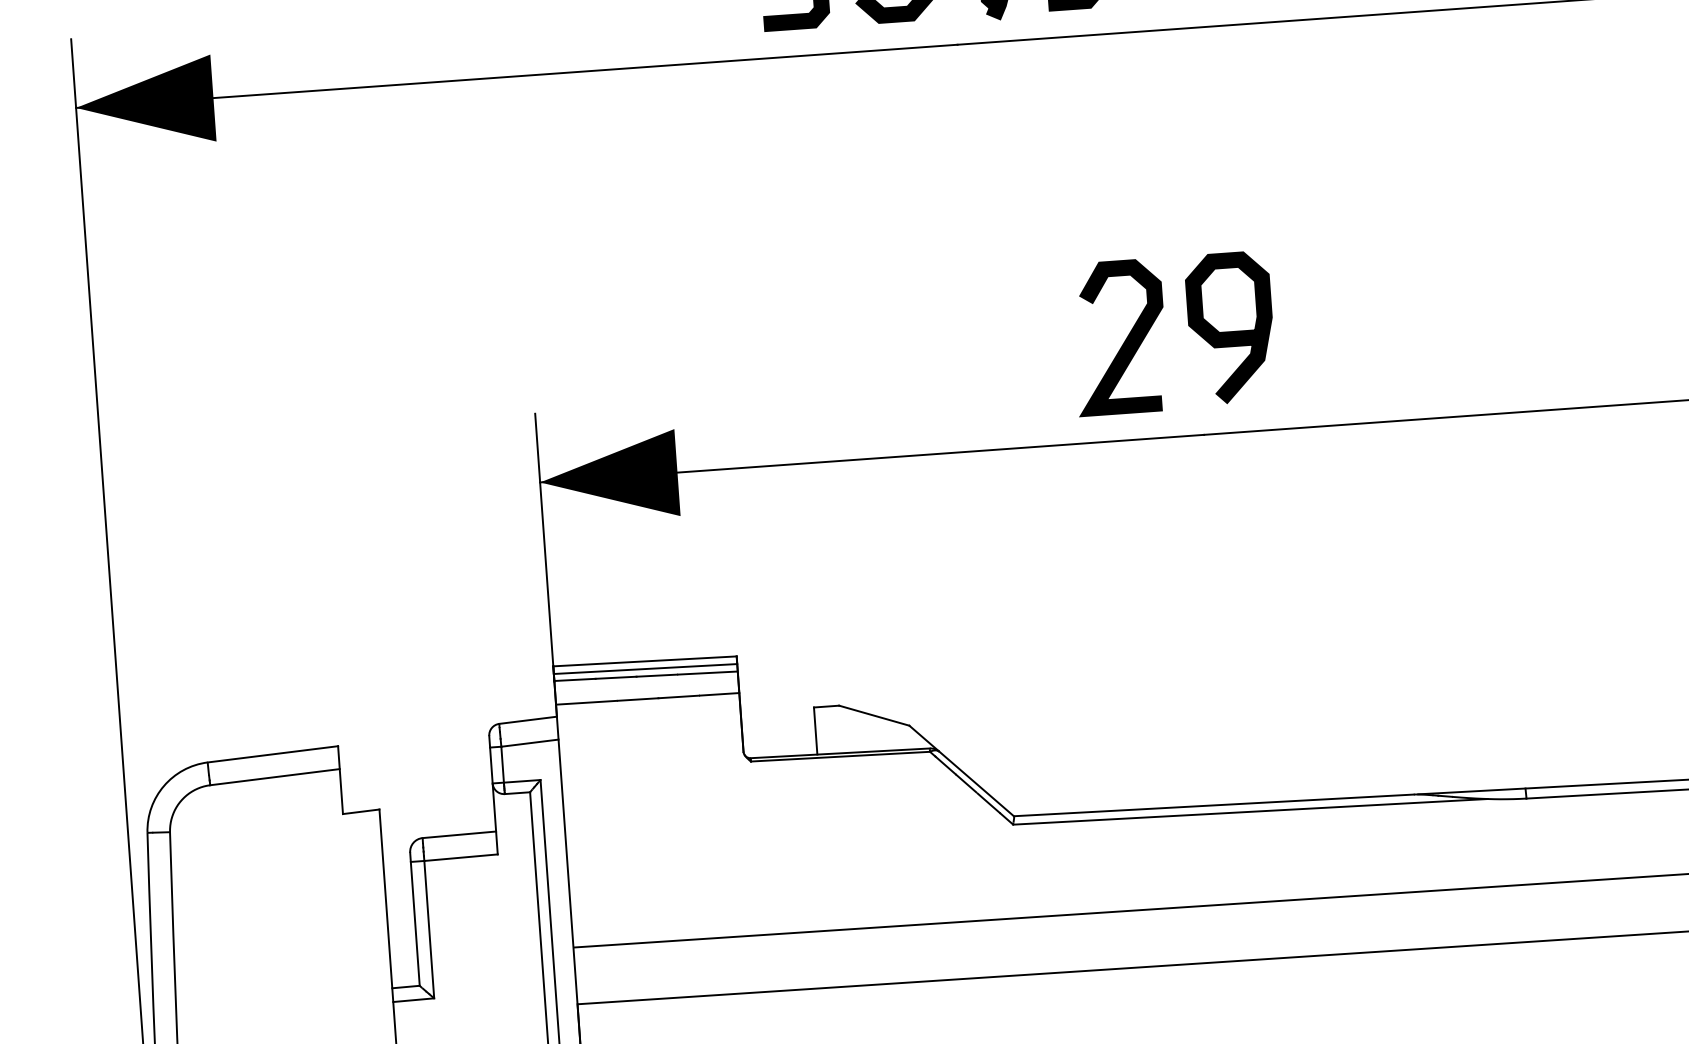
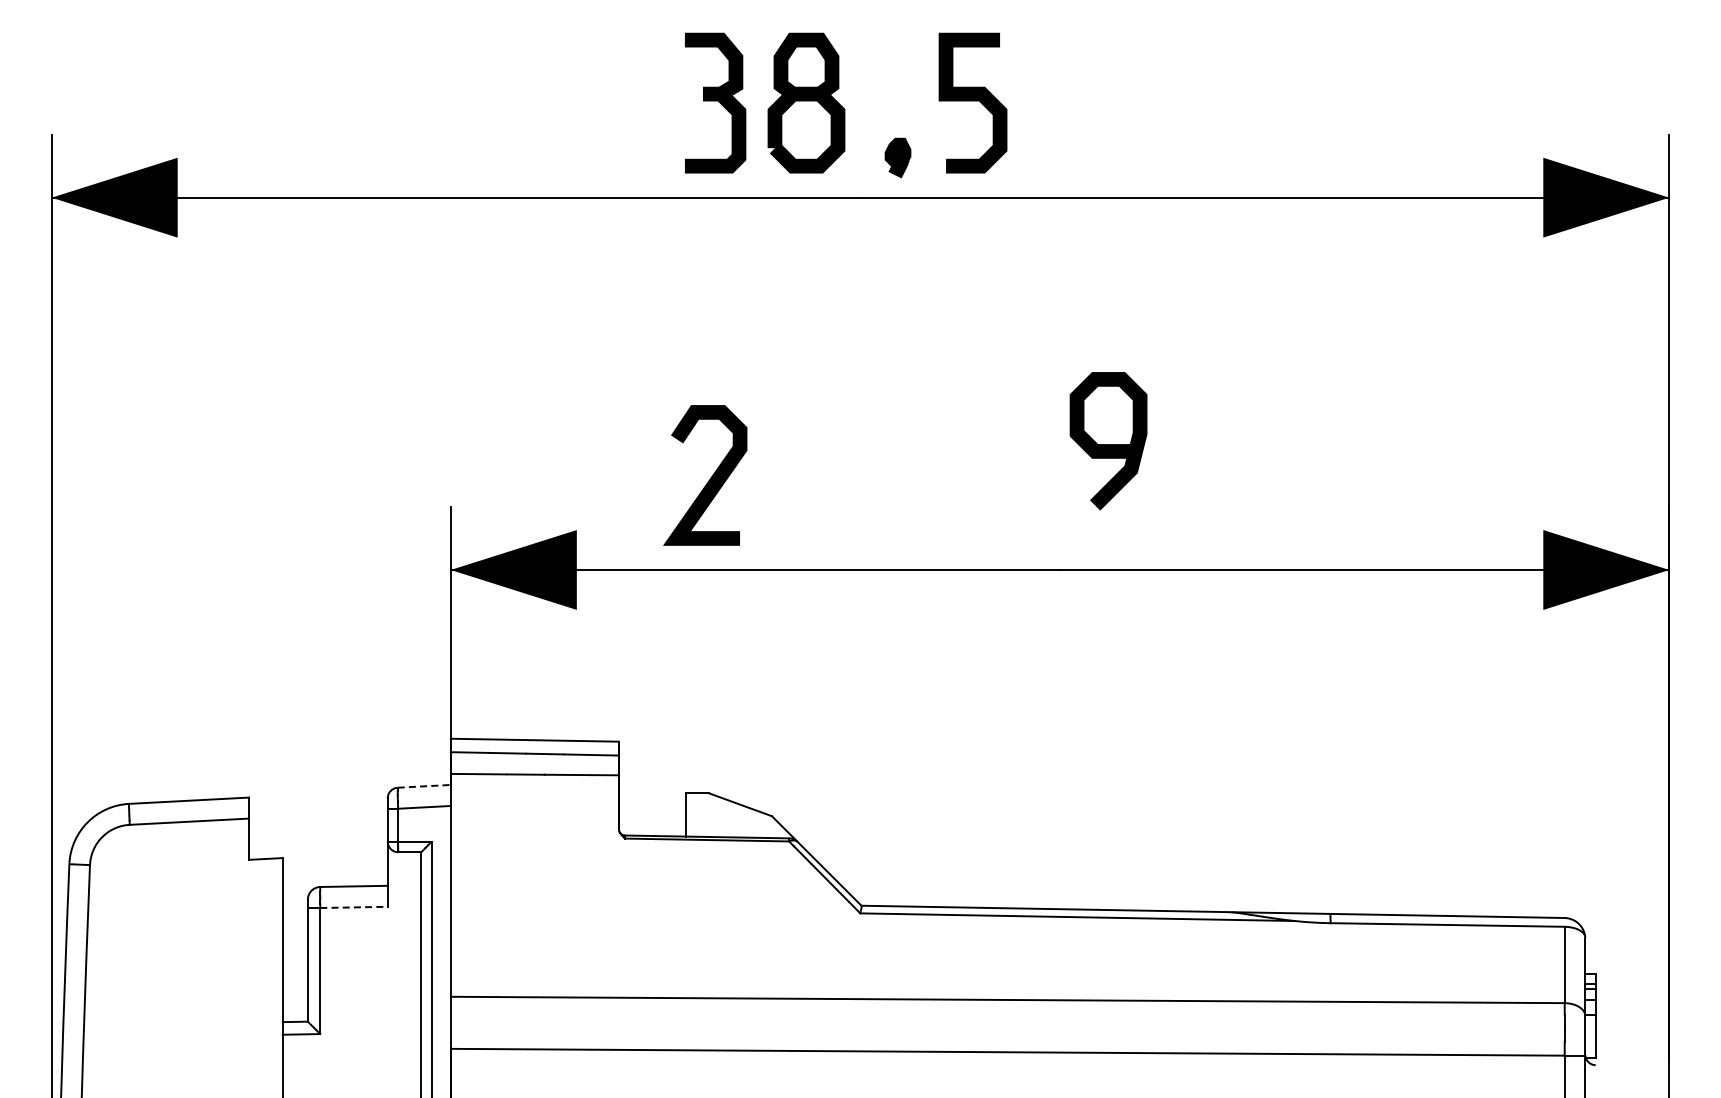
curve: (1231, 331) -> (1108, 444), moved
curve: (1125, 339) -> (710, 477), moved
line: (645, 668) -> (534, 746), removed
line: (528, 720) -> (424, 786), solid -> dashed
line: (461, 857) -> (354, 907), solid -> dashed

